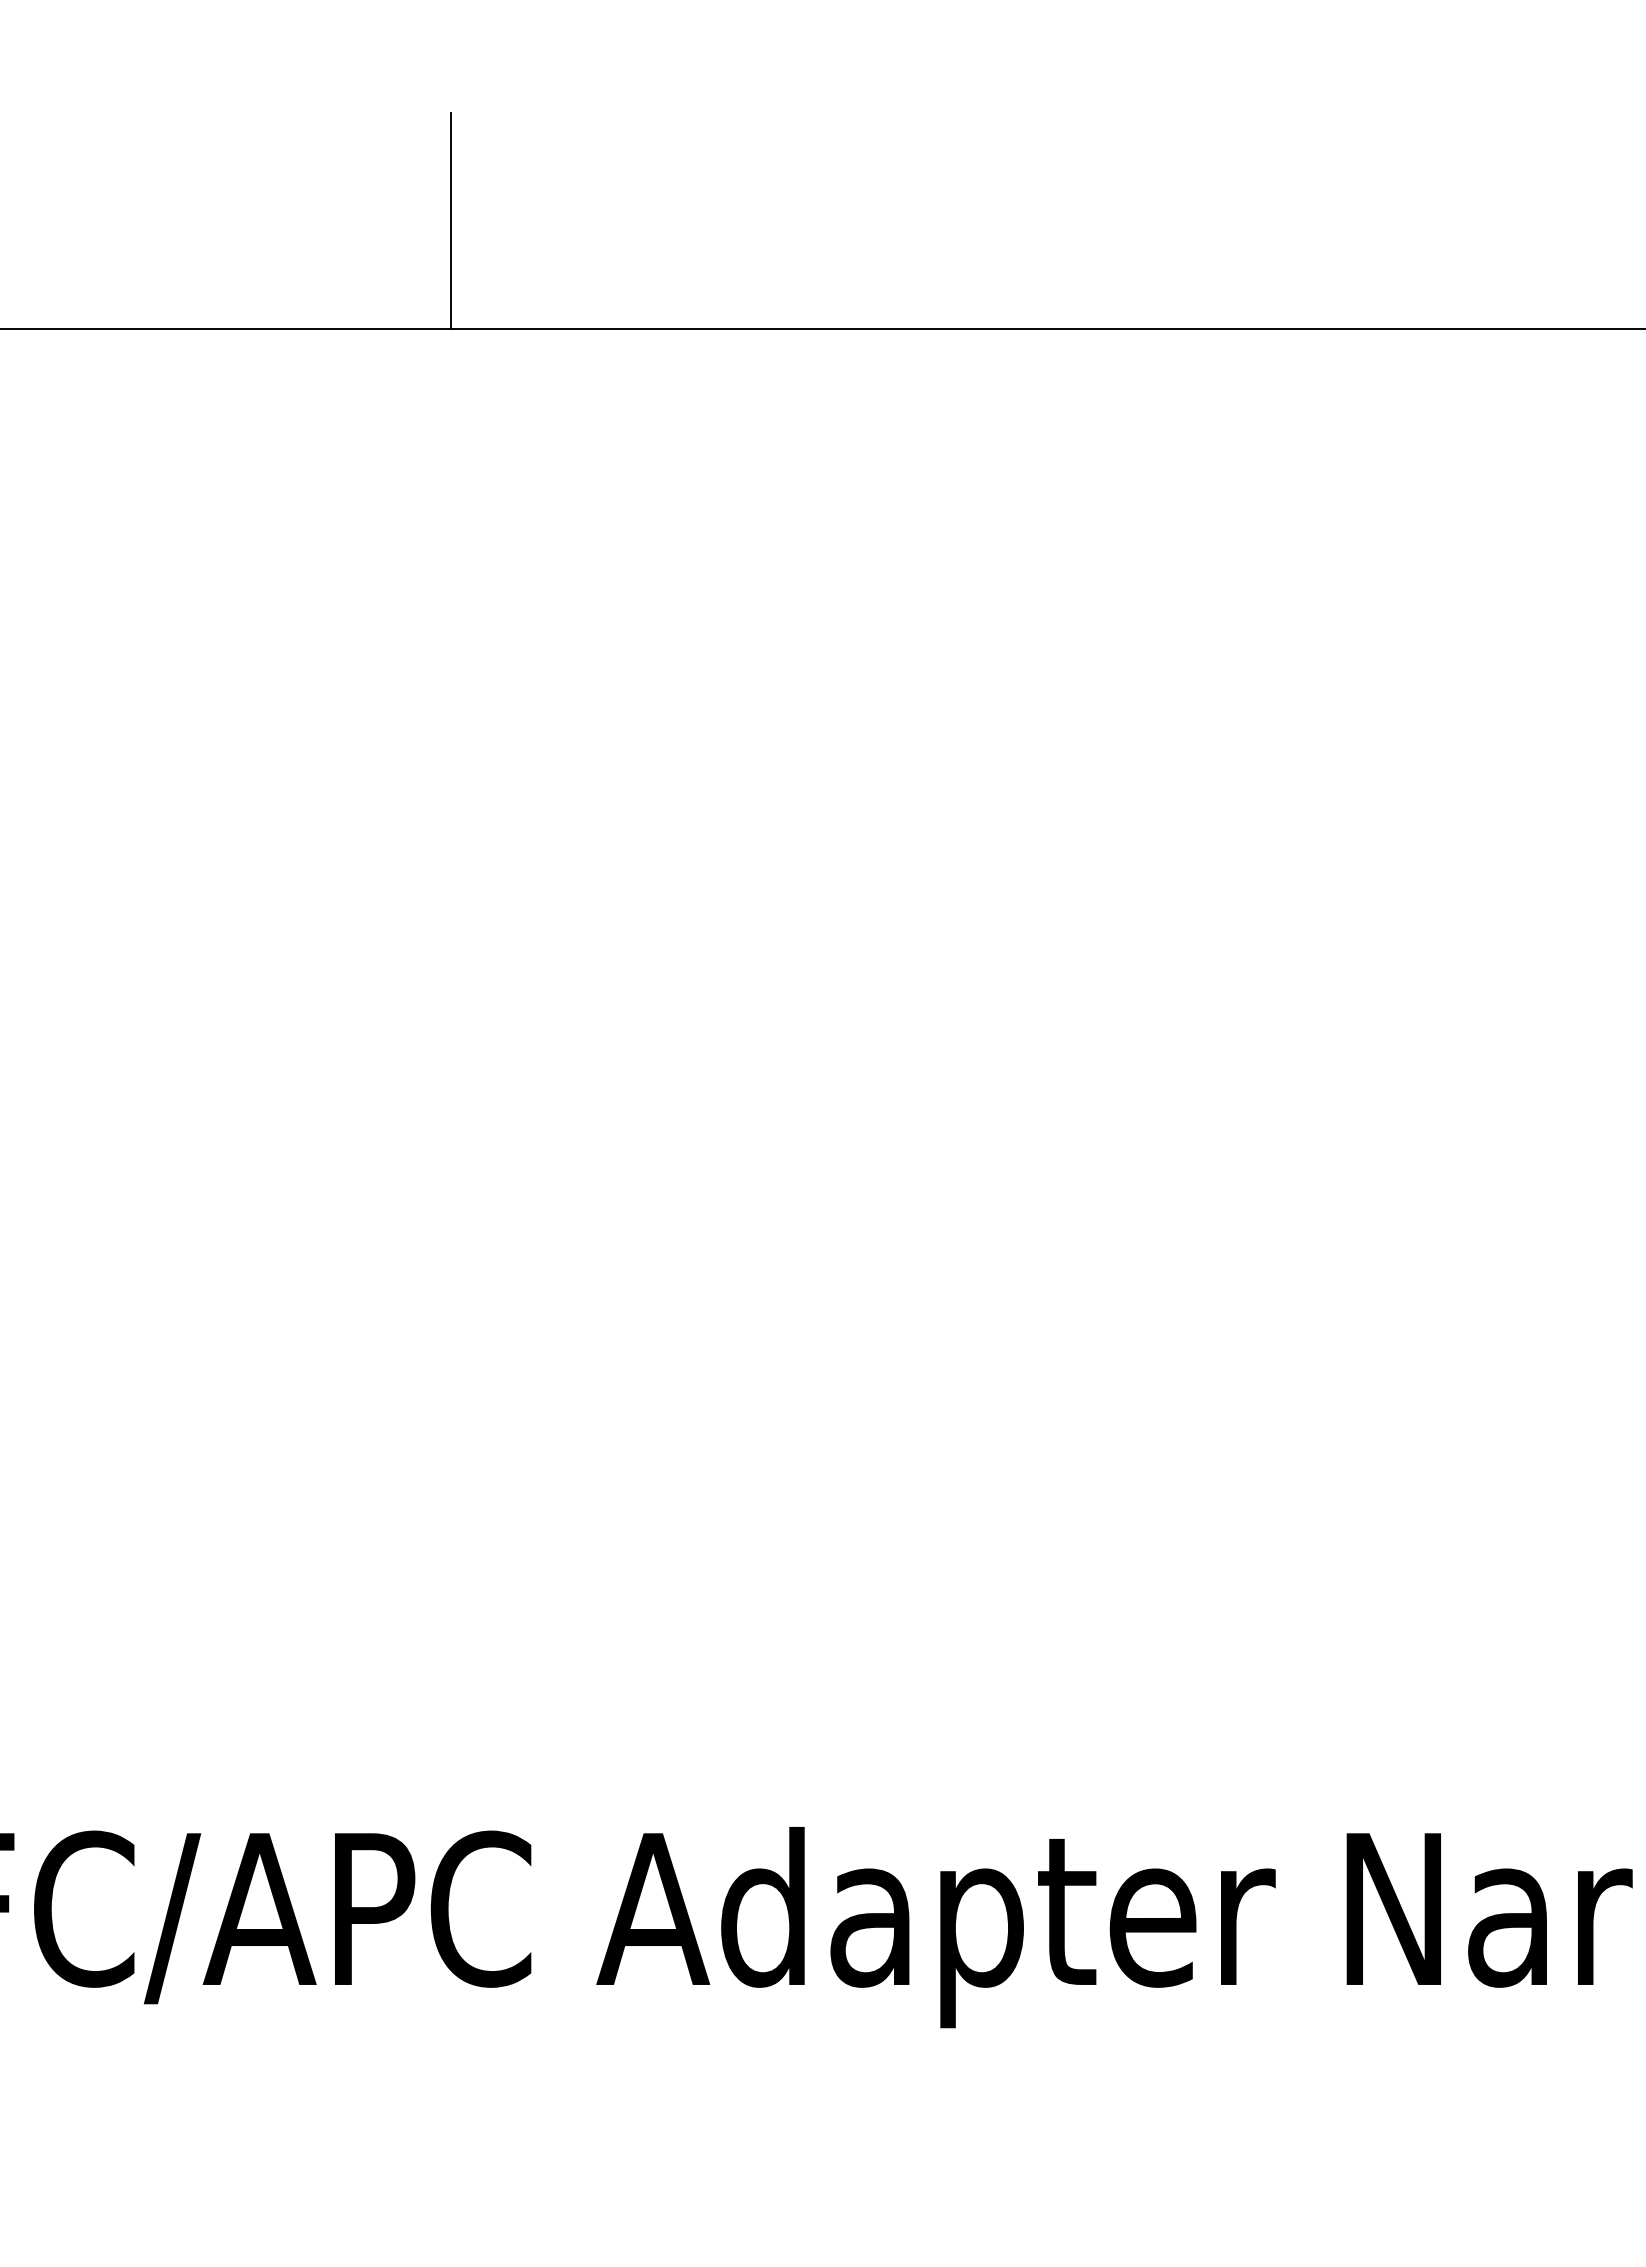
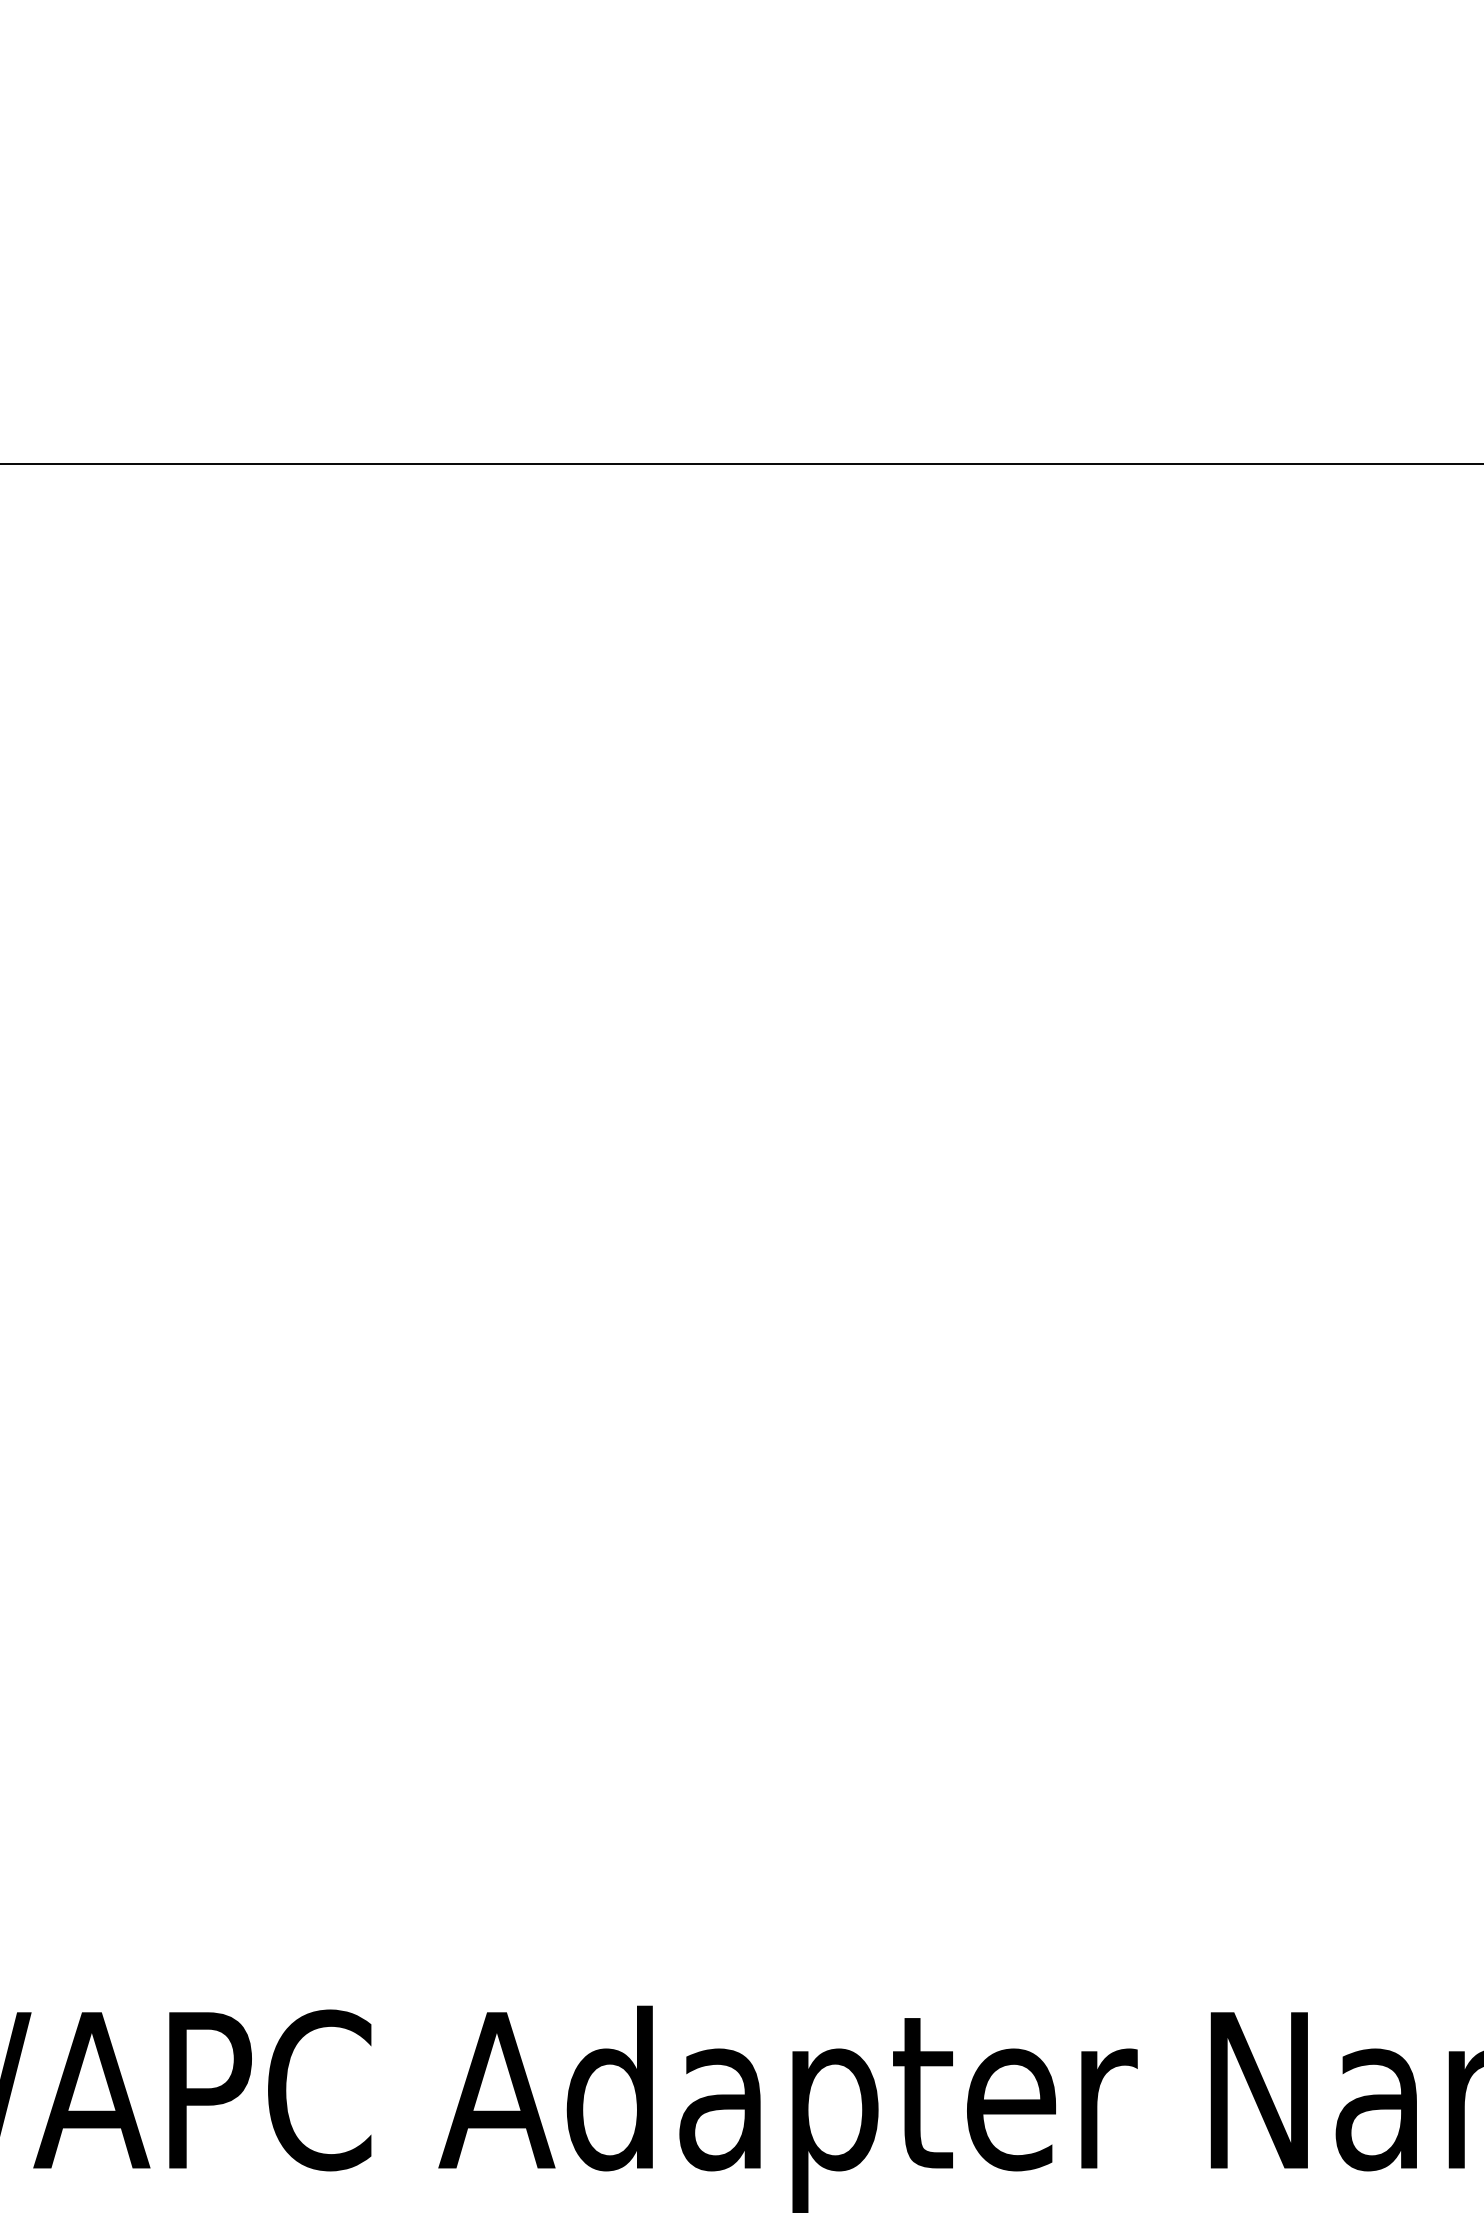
line: (451, 220) -> (289, 352), removed

